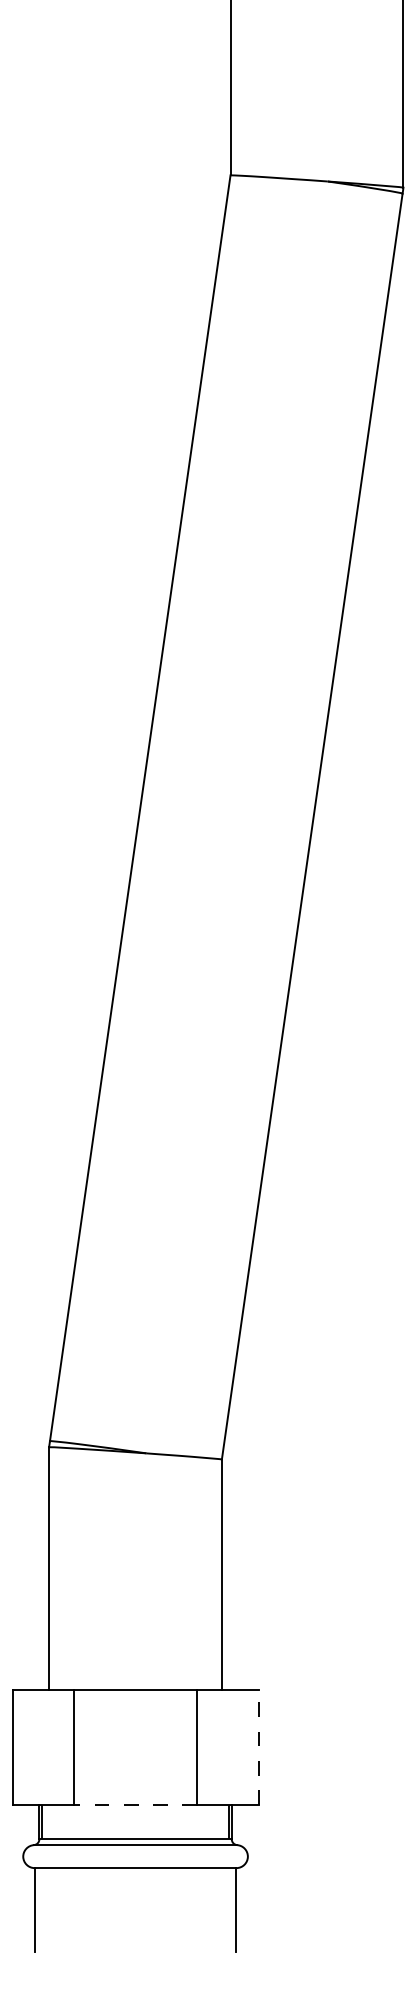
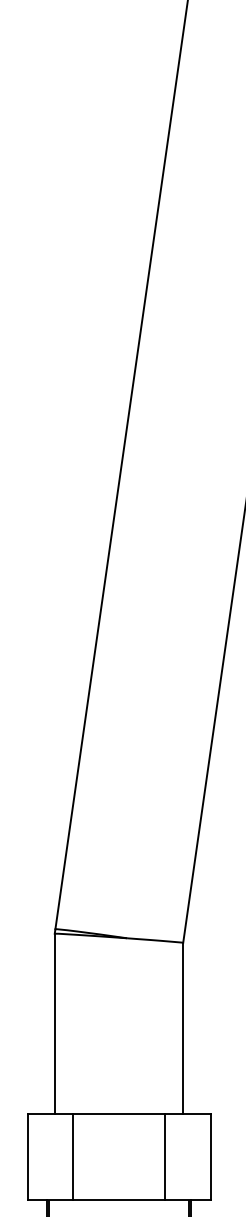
line: (258, 1747) -> (210, 1156), dashed -> solid
line: (135, 1804) -> (118, 1199), dashed -> solid

